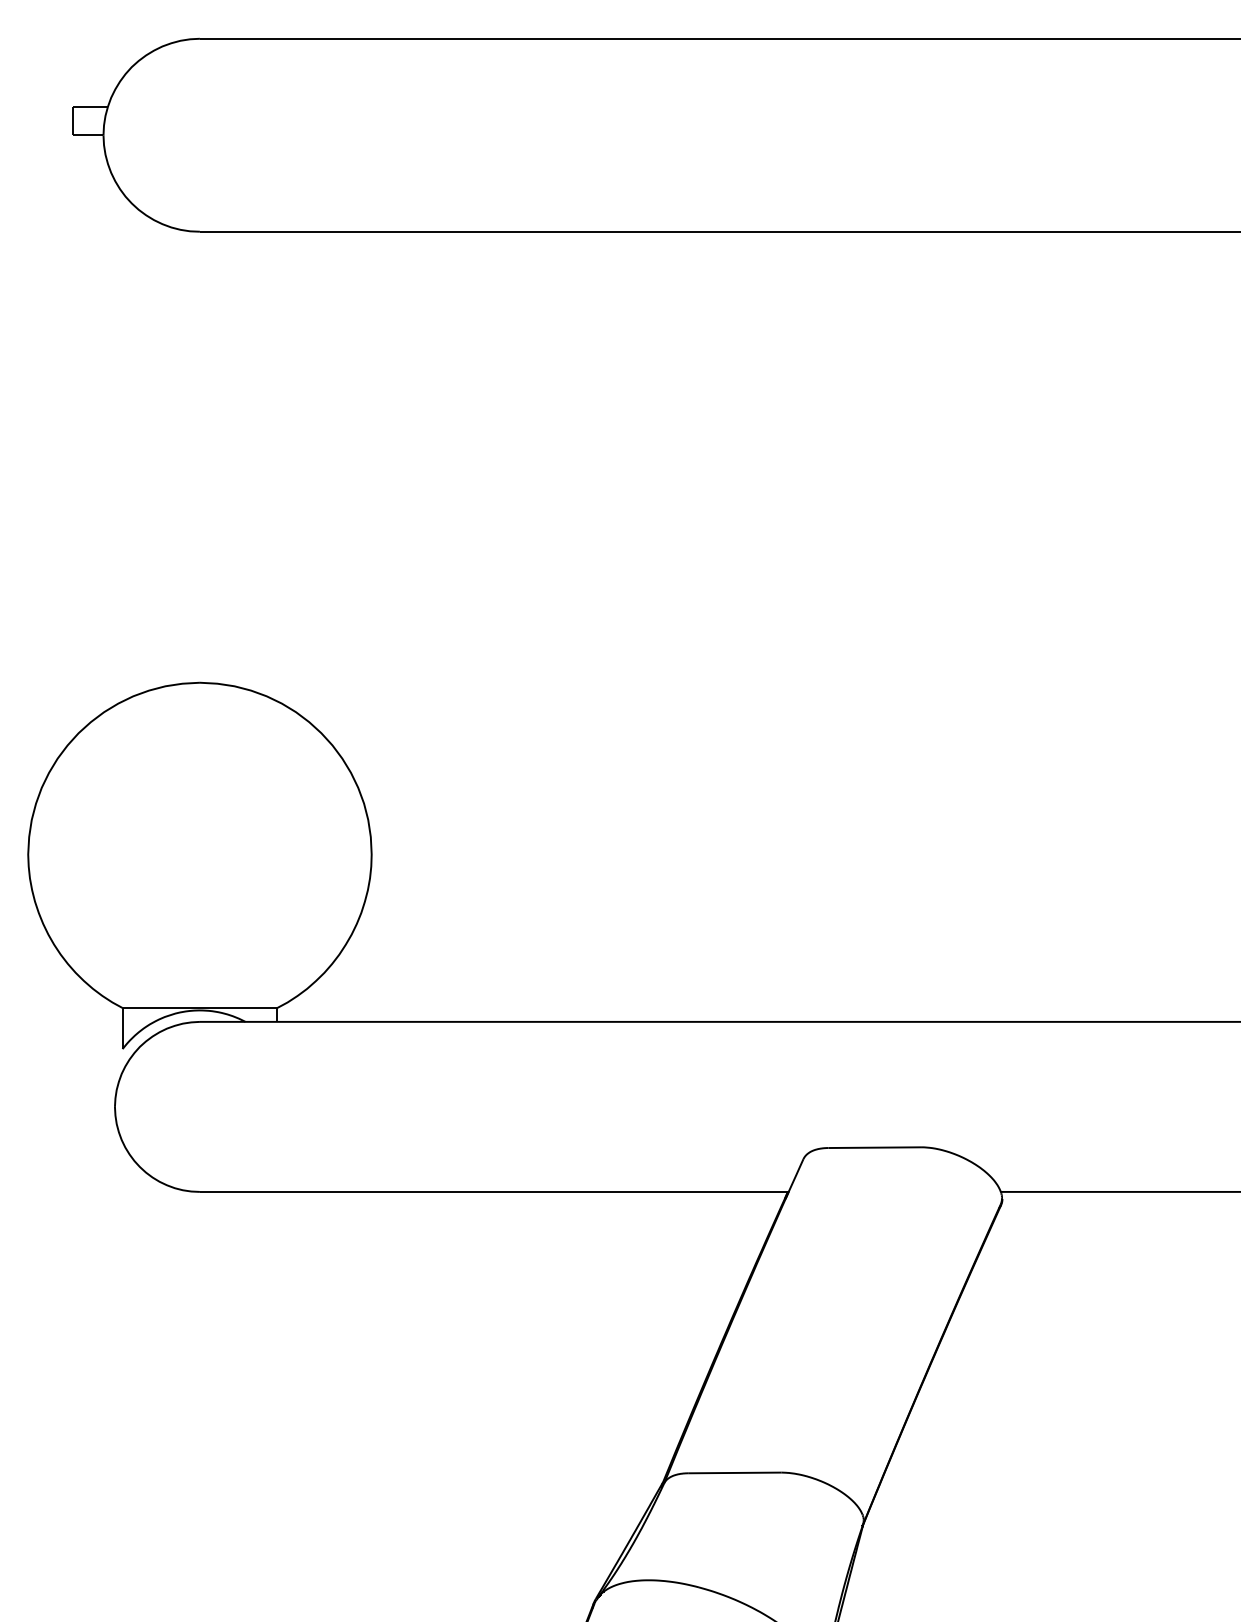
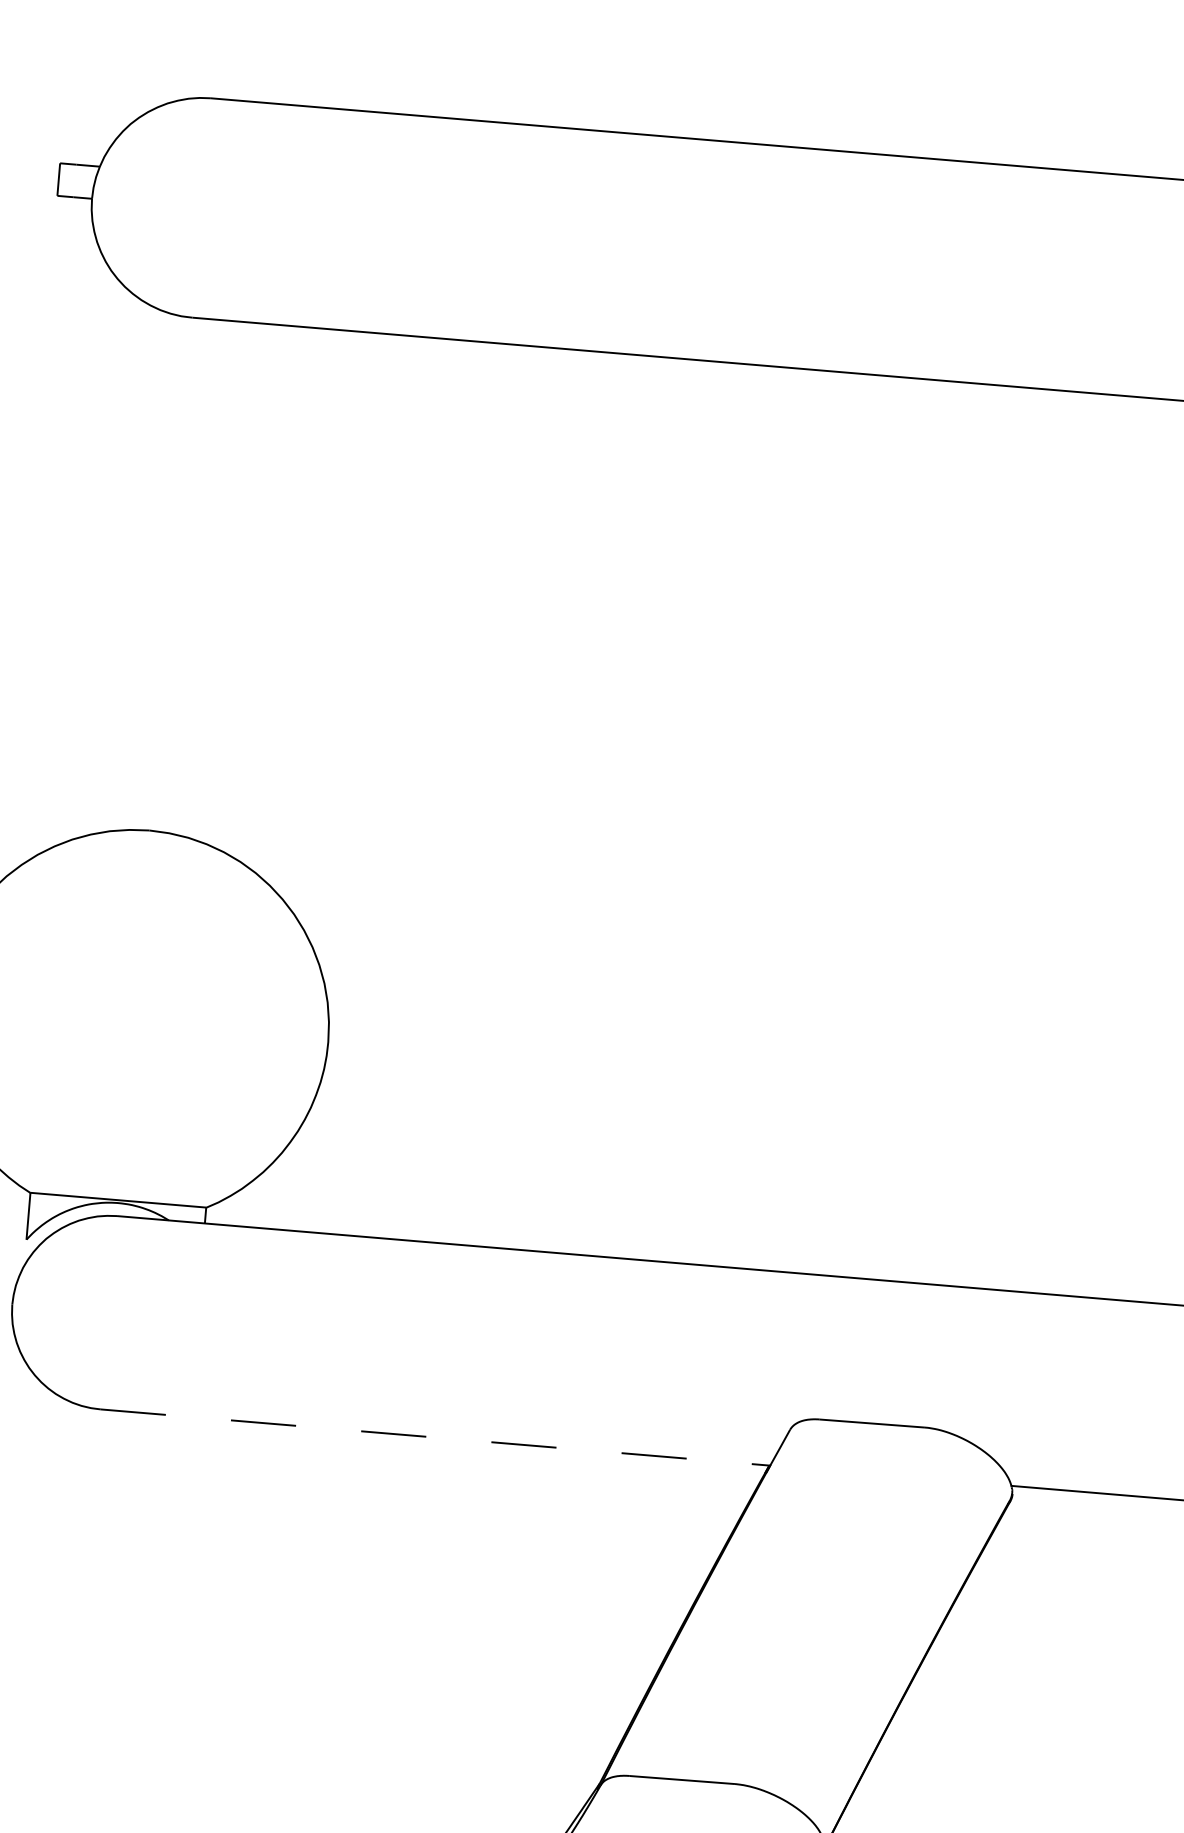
line: (494, 1191) -> (435, 1437), solid -> dashed

